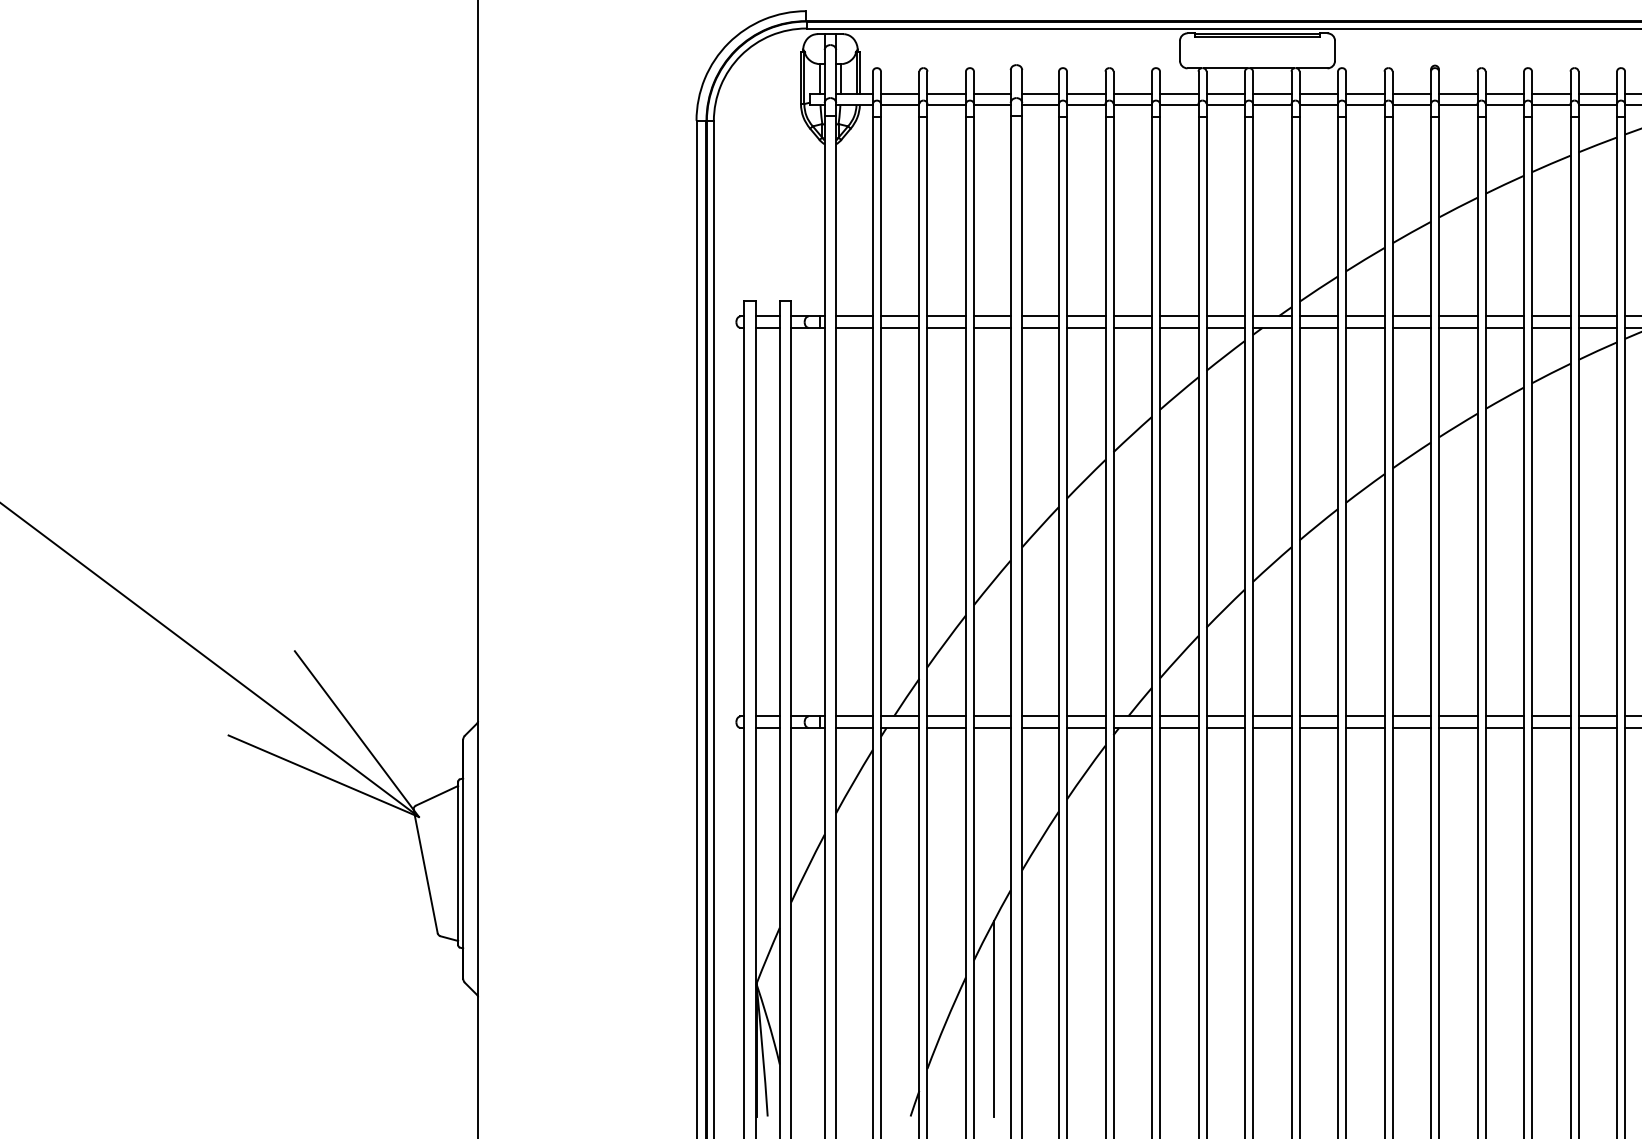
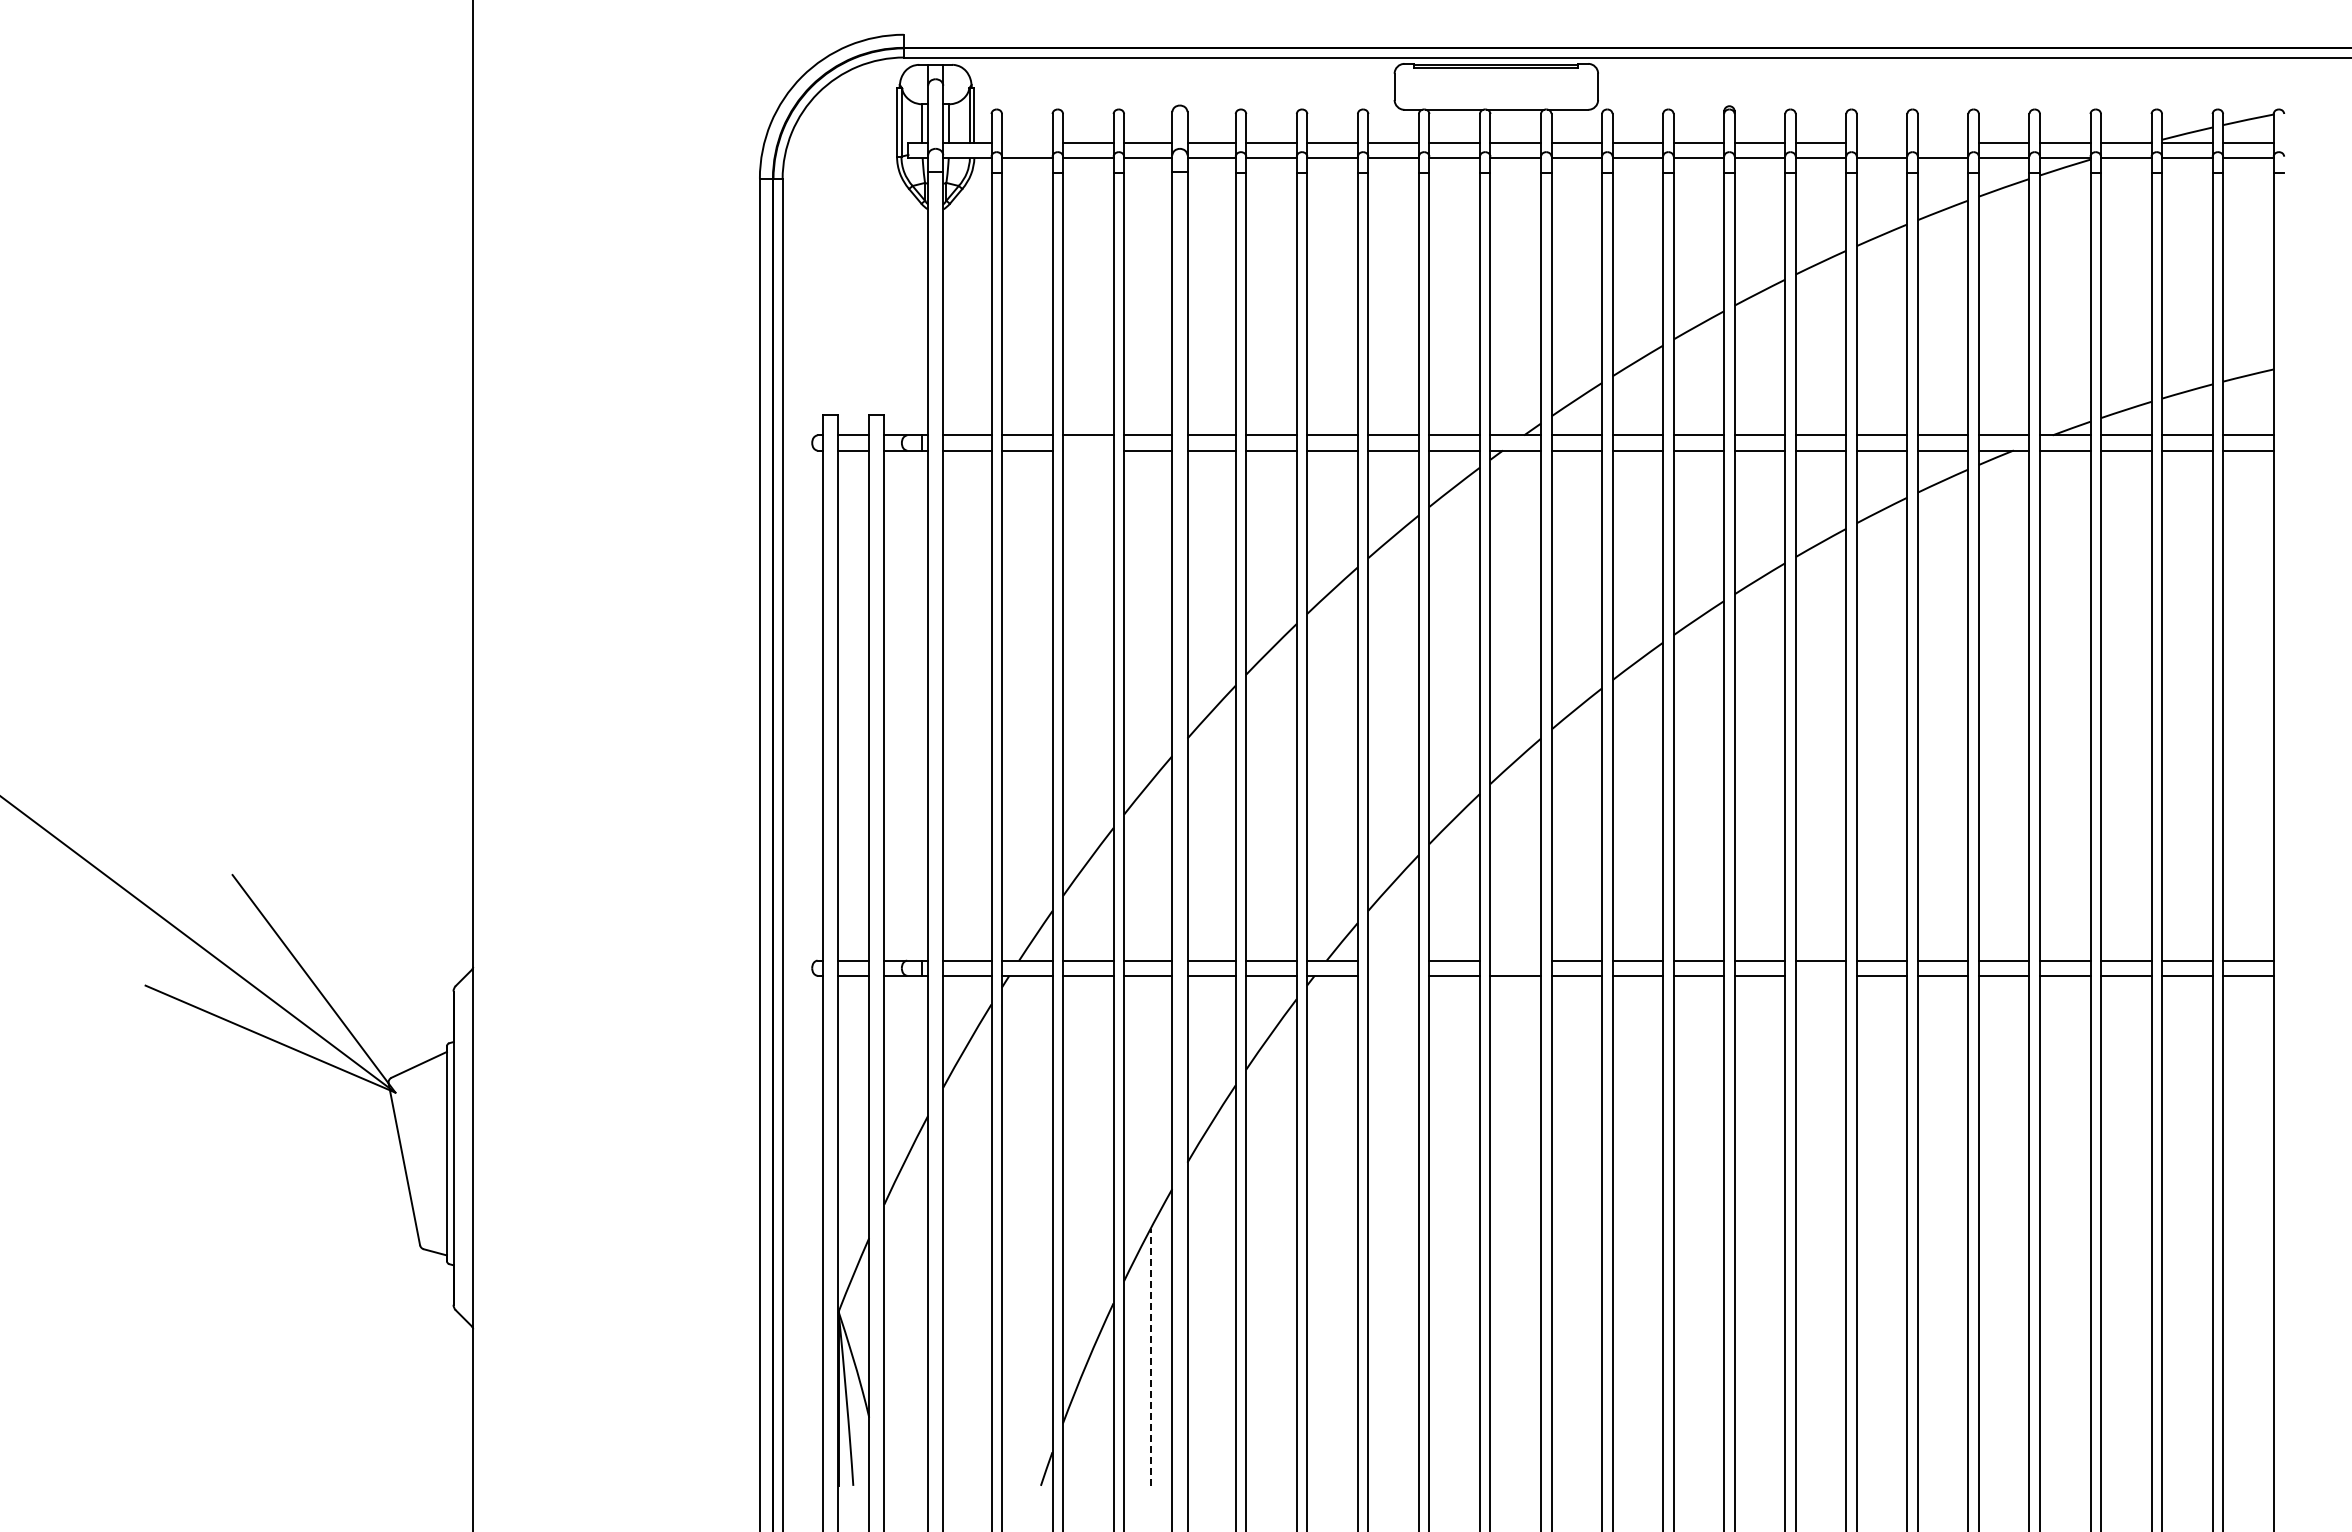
line: (900, 93) -> (1027, 142), removed
line: (1550, 93) -> (1881, 142), removed
line: (1597, 93) -> (1942, 142), removed
line: (946, 327) -> (1088, 450), removed
line: (1179, 716) -> (1393, 960), removed
line: (1272, 716) -> (1515, 960), removed
line: (1179, 727) -> (1393, 975), removed
line: (1504, 727) -> (1820, 975), removed
line: (994, 1018) -> (1150, 1357), solid -> dashed

